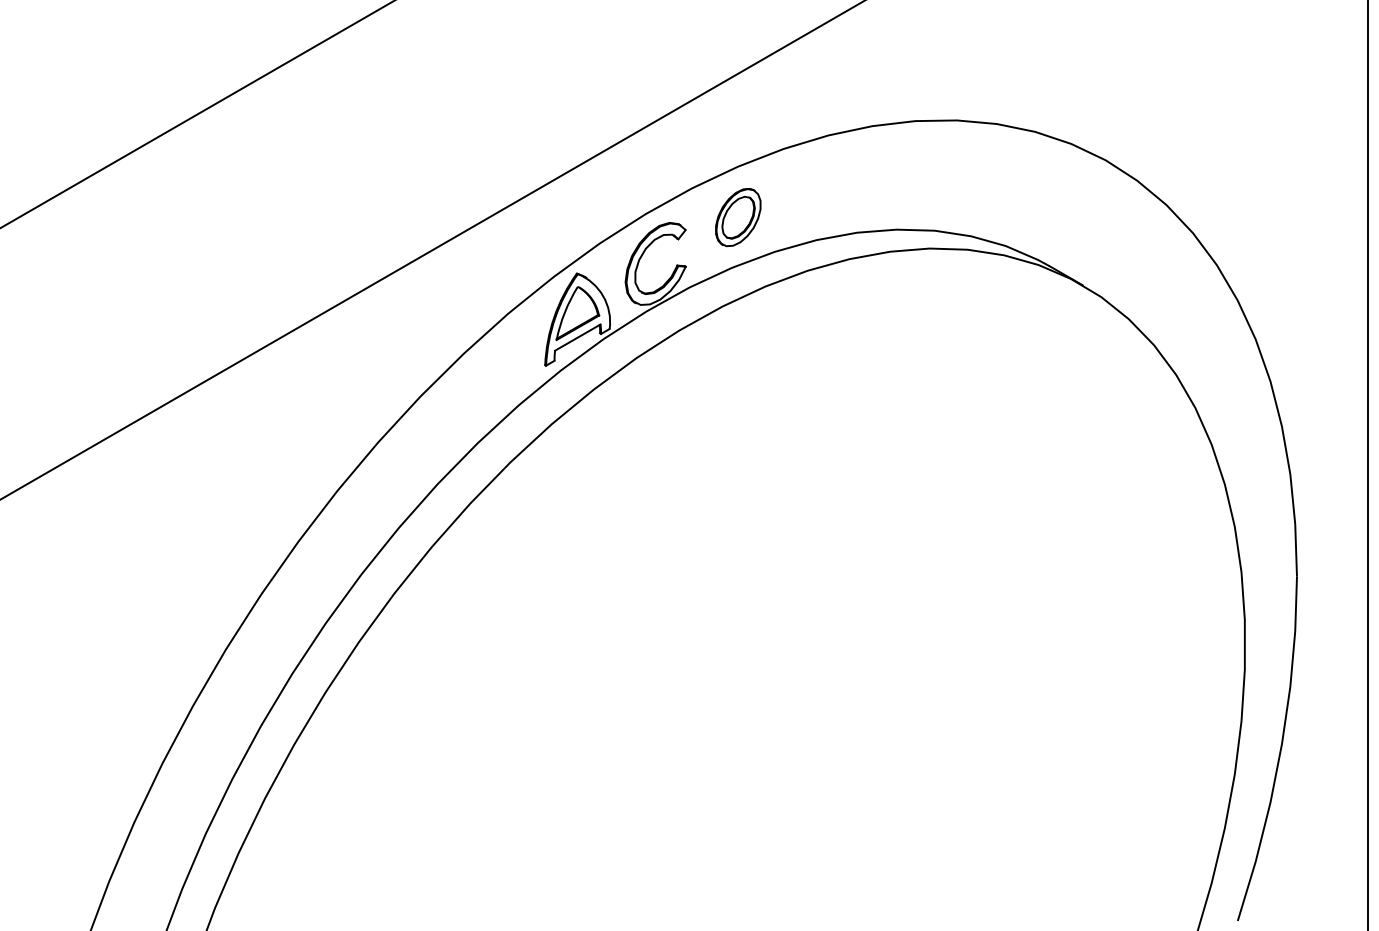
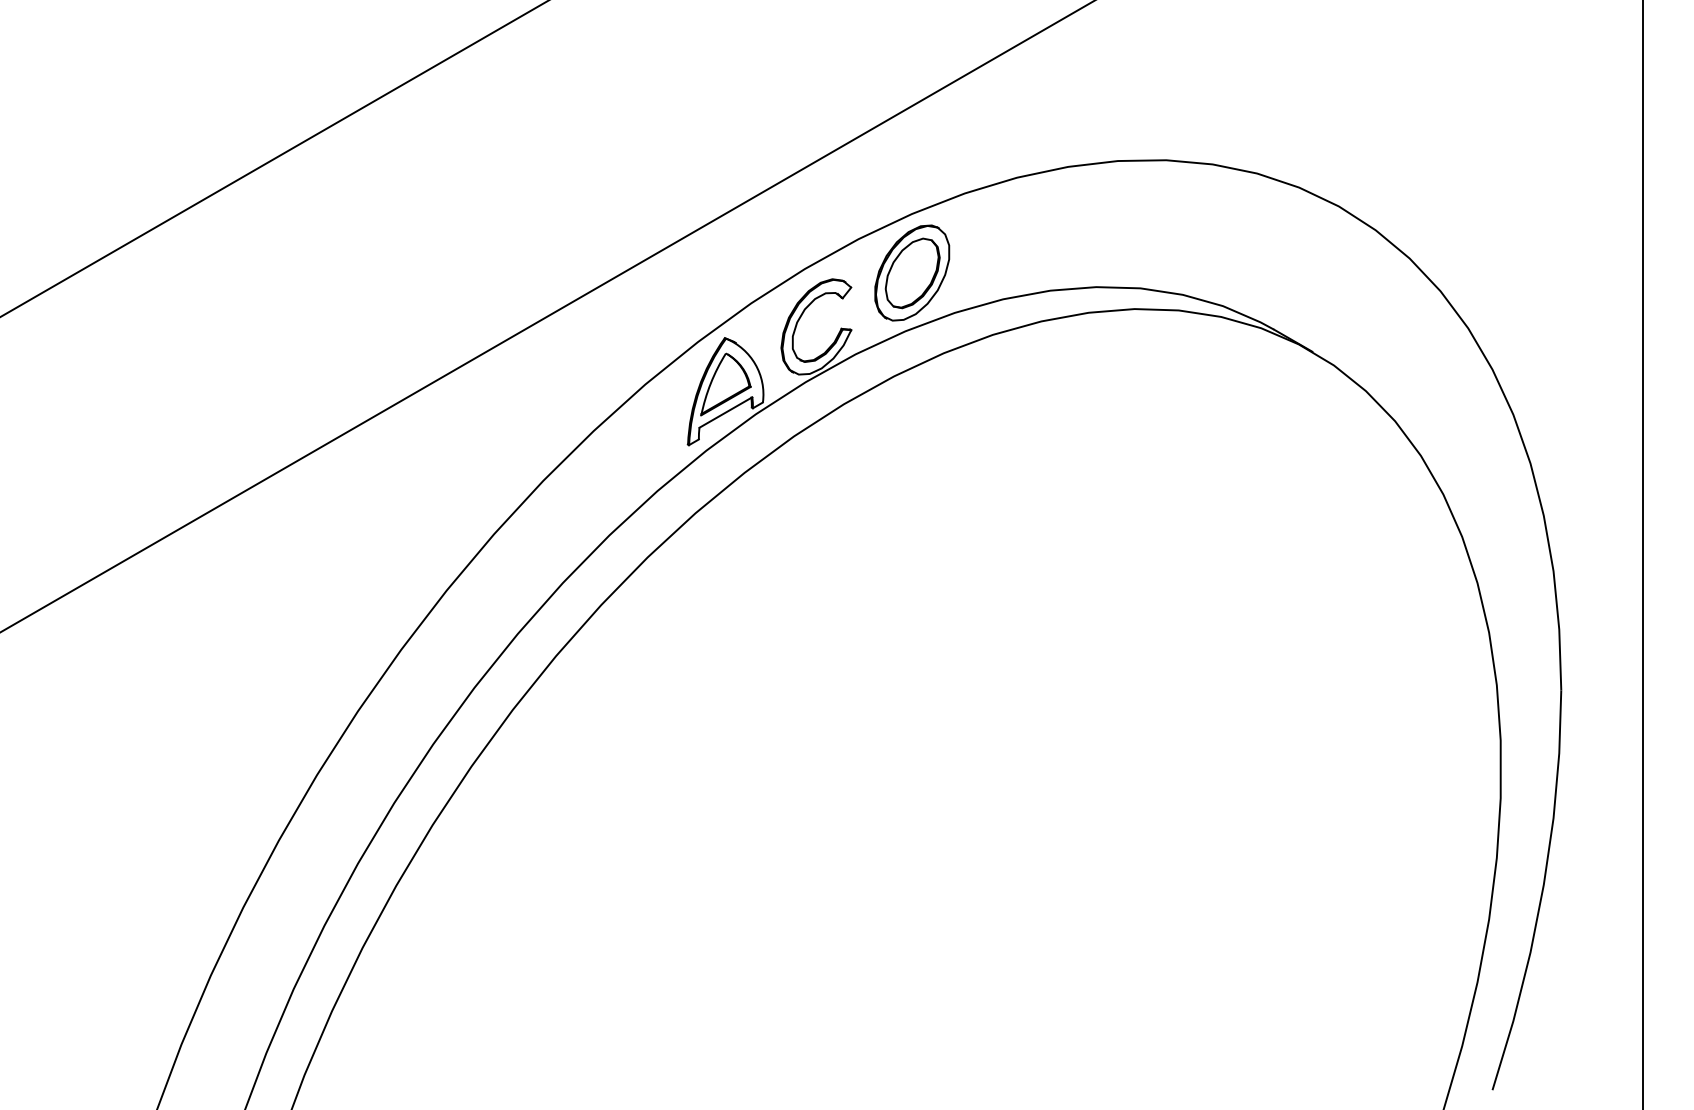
part: (738, 217) -> (912, 272), size x1.43

